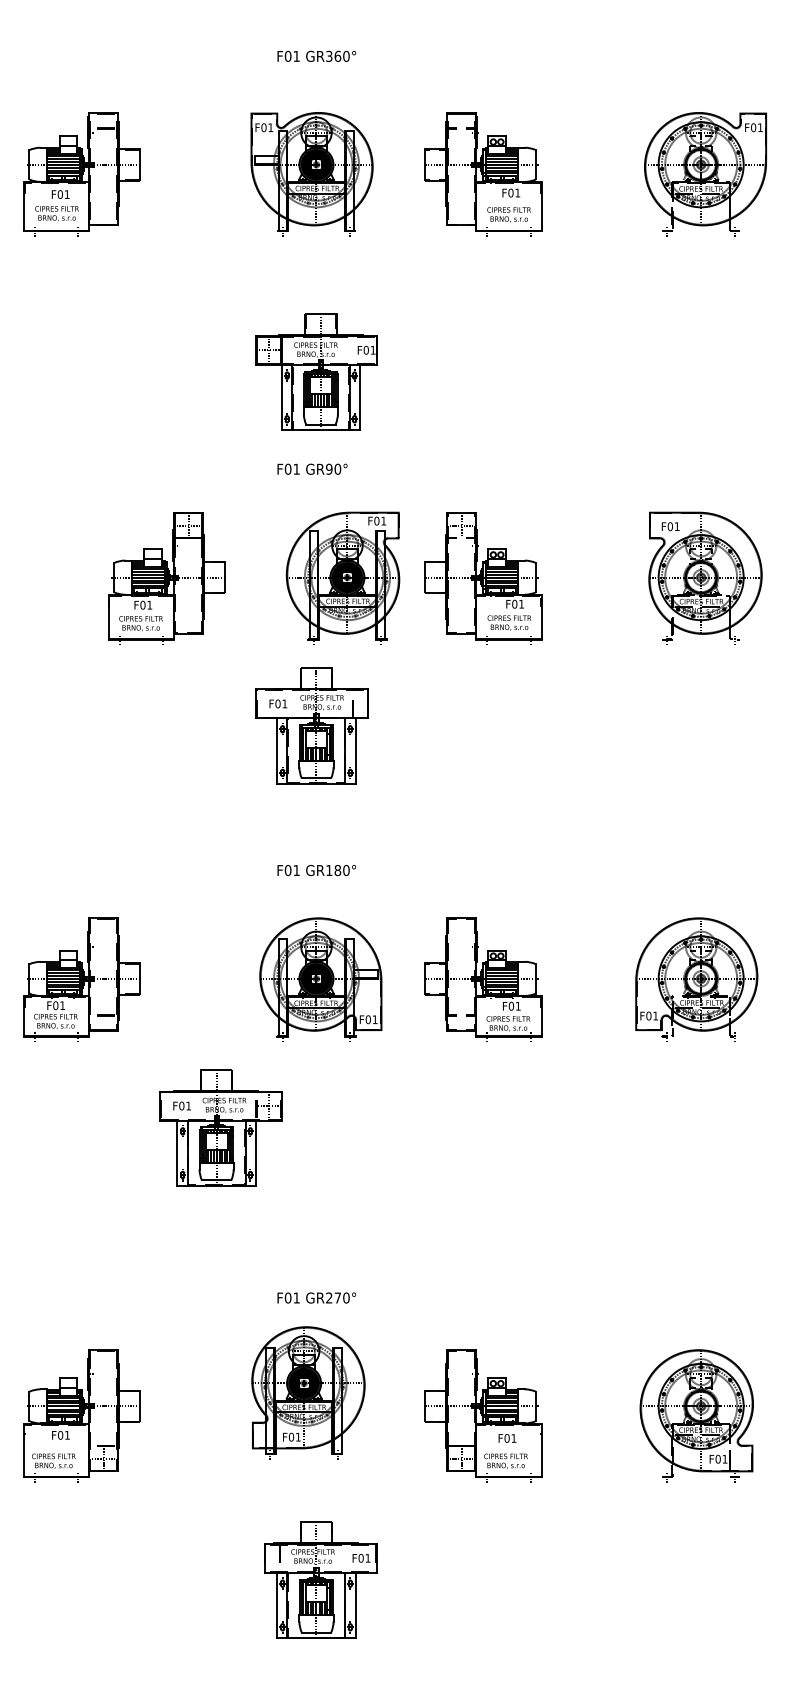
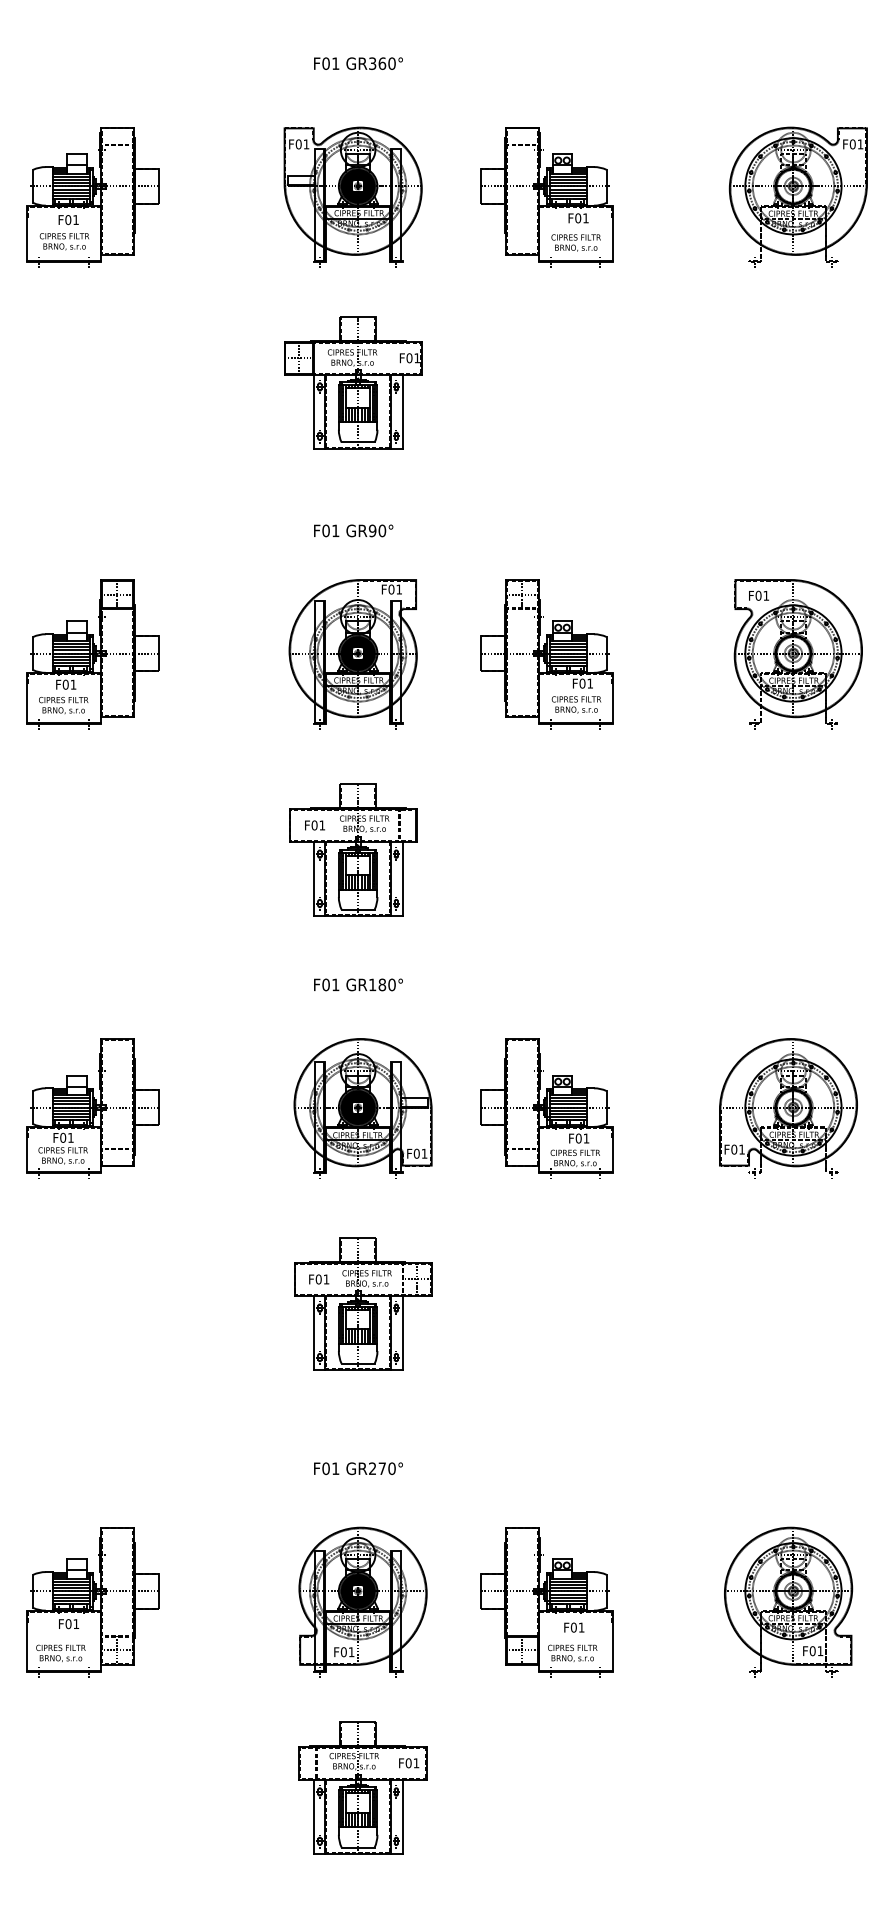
part: (316, 371) -> (353, 382), moved
part: (166, 578) -> (92, 654), moved
part: (342, 578) -> (352, 654), moved
part: (312, 725) -> (353, 849), moved
part: (221, 1127) -> (363, 1303), moved
part: (307, 1392) -> (362, 1601), moved

